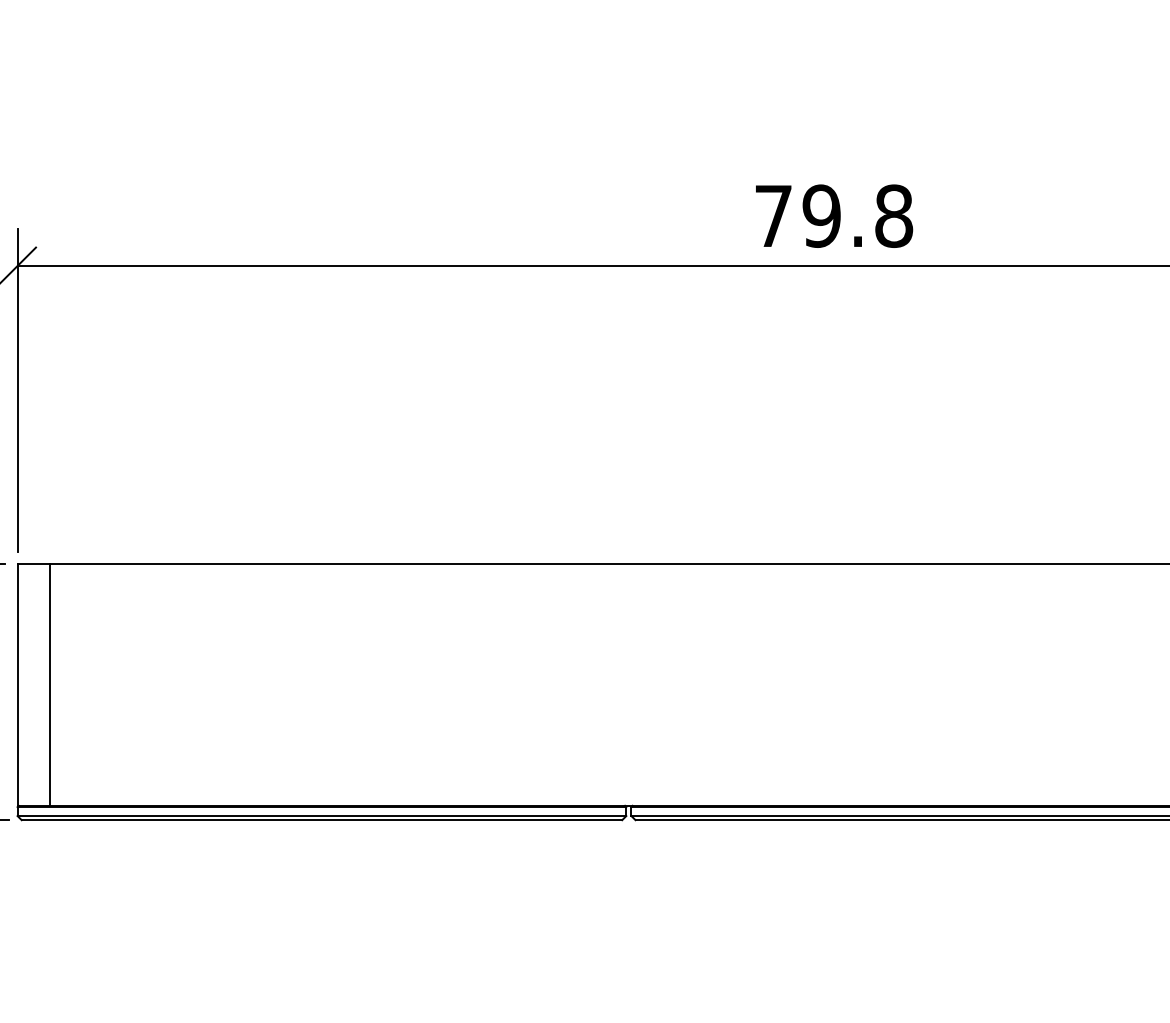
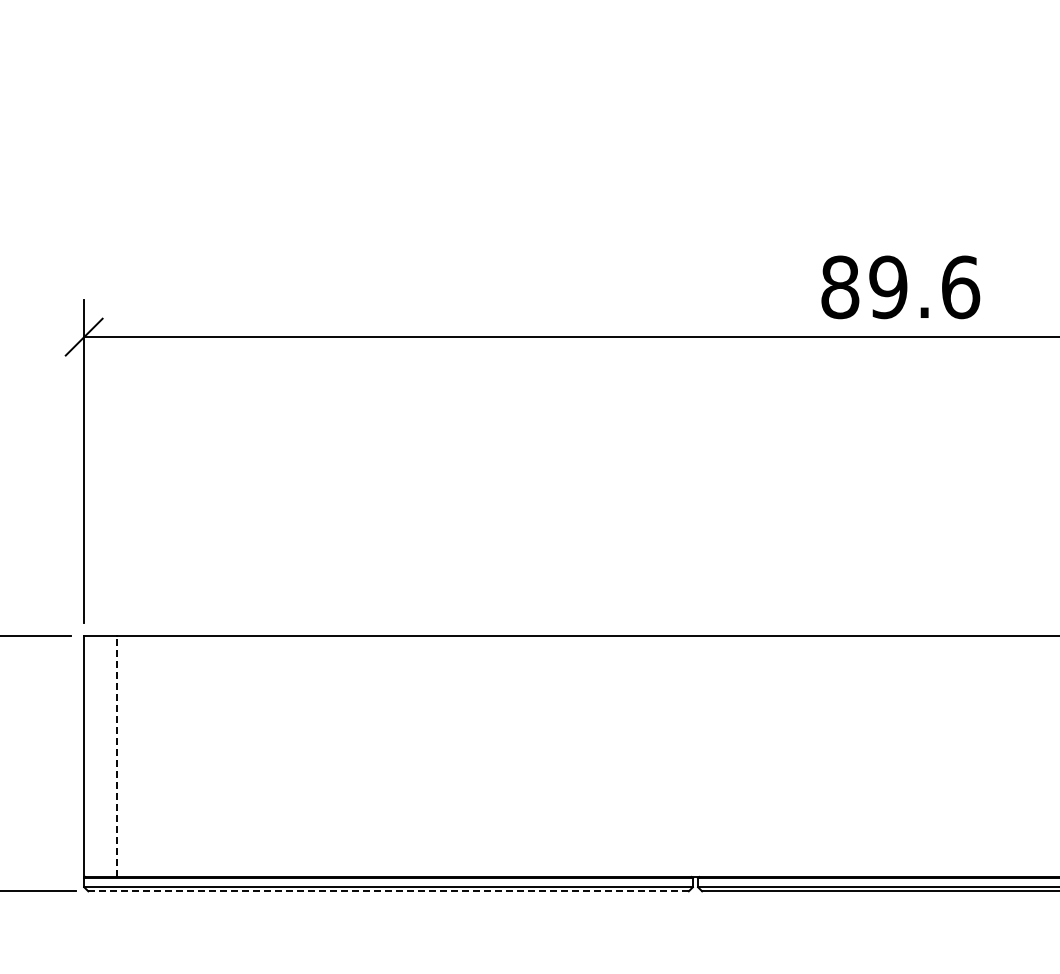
text: (833, 215) -> (900, 286), 79.8 -> 89.6
line: (50, 685) -> (117, 756), solid -> dashed
line: (321, 820) -> (388, 891), solid -> dashed

